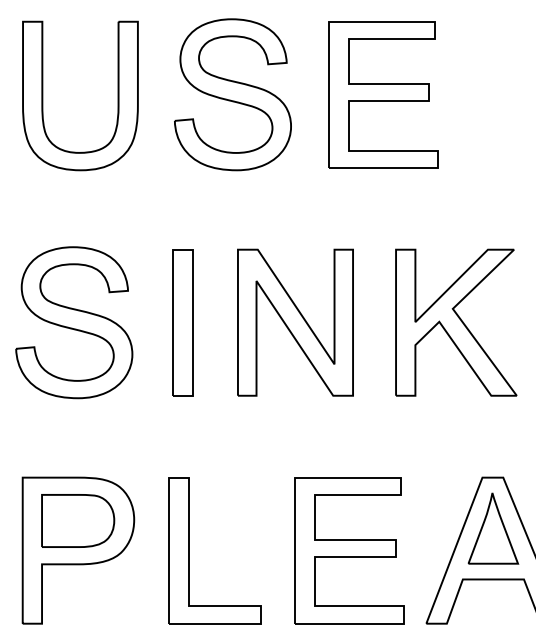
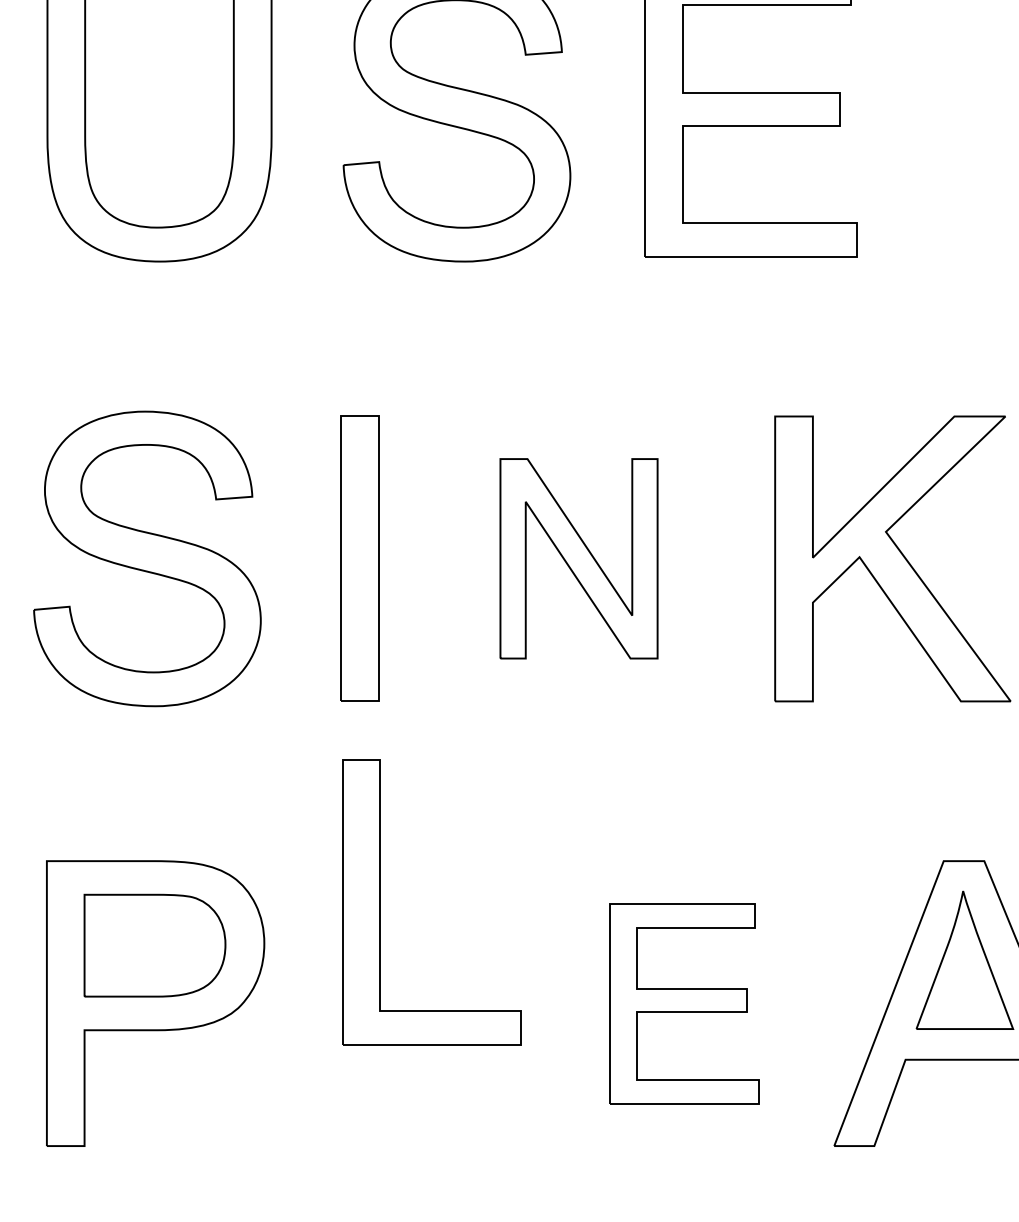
part: (295, 322) -> (579, 558), size x0.7
part: (189, 550) -> (381, 901), moved
part: (349, 550) -> (684, 1003), size x0.7

